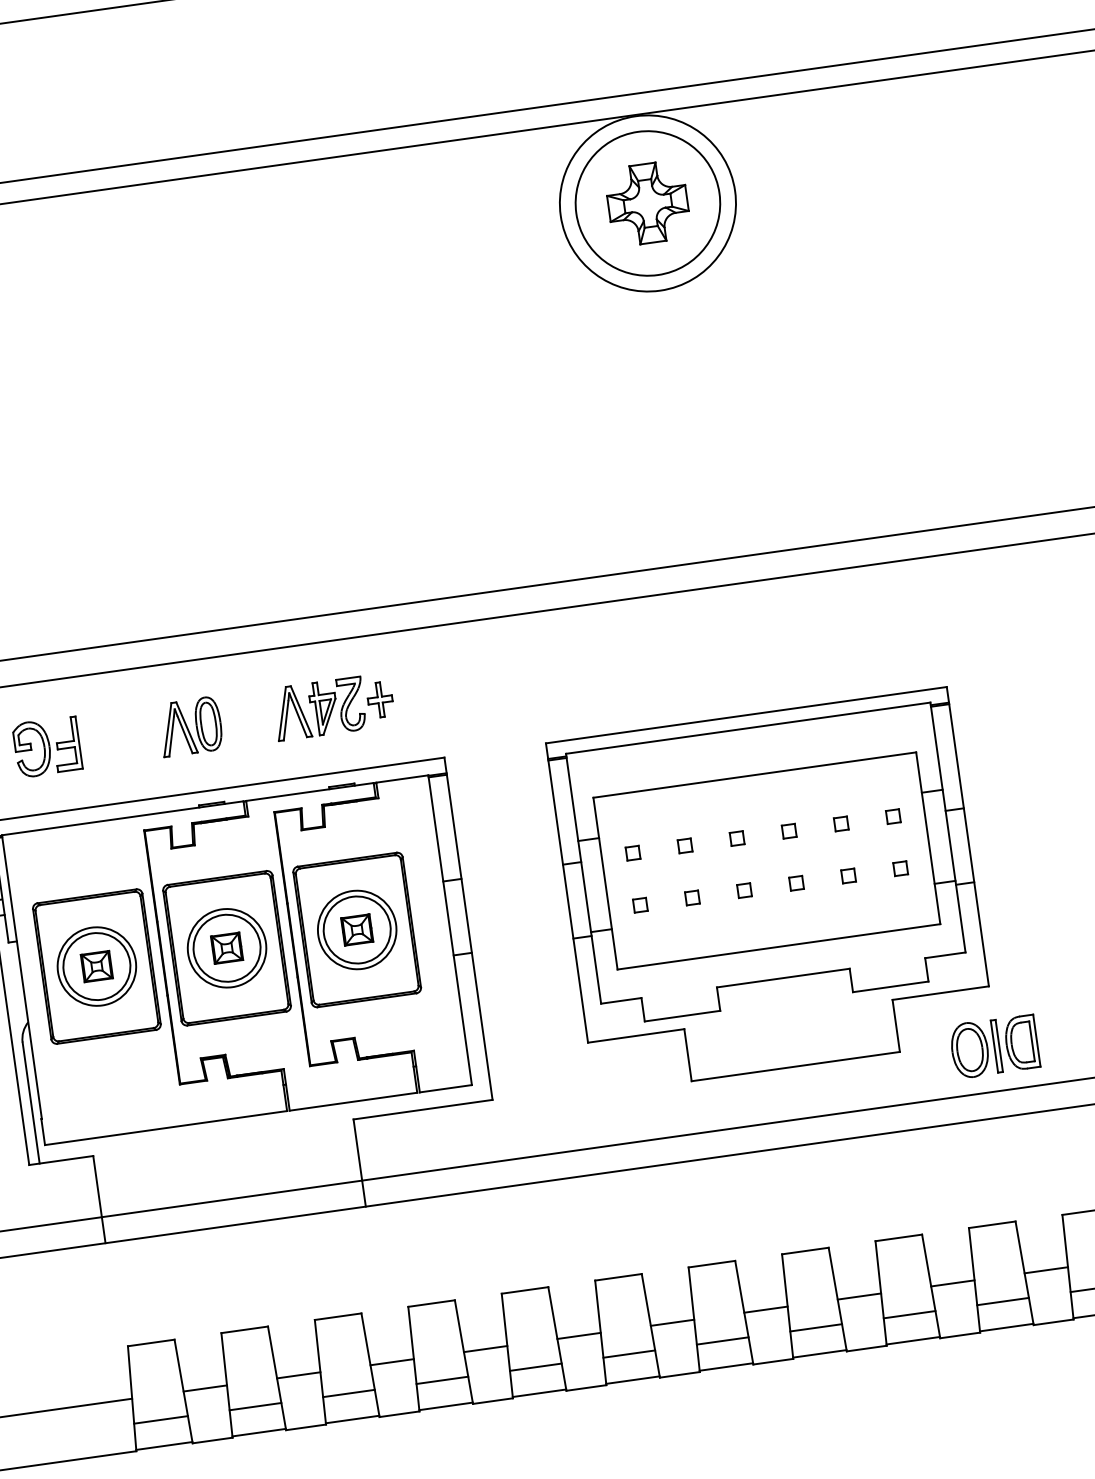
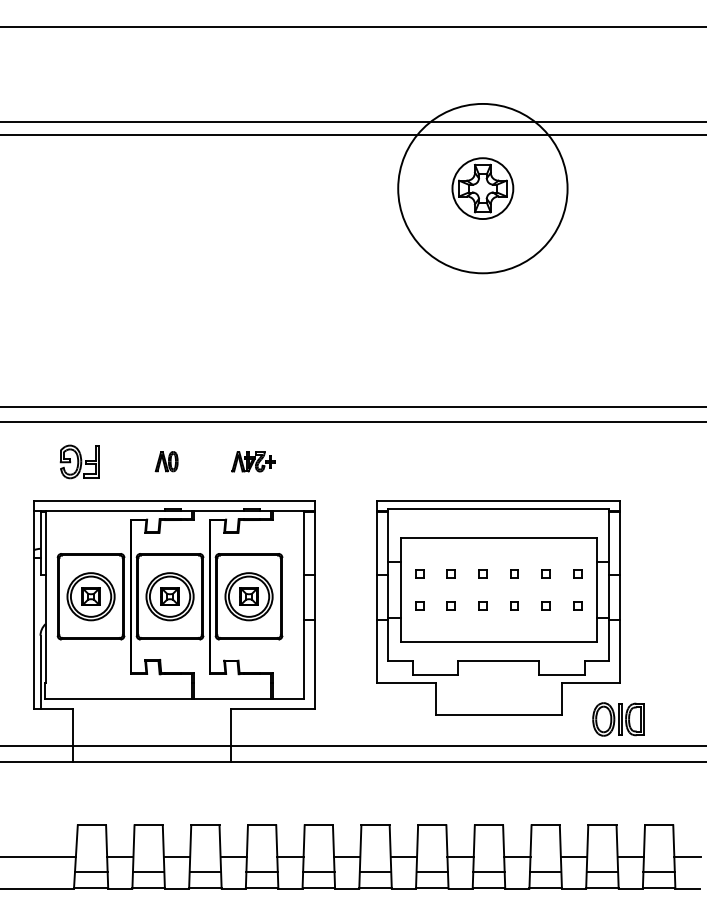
circle: (647, 203) -> (482, 188), size x0.7
circle: (647, 203) -> (482, 188), size x1.6
part: (333, 706) -> (253, 461), size x0.6
part: (189, 726) -> (166, 461), size x0.6

